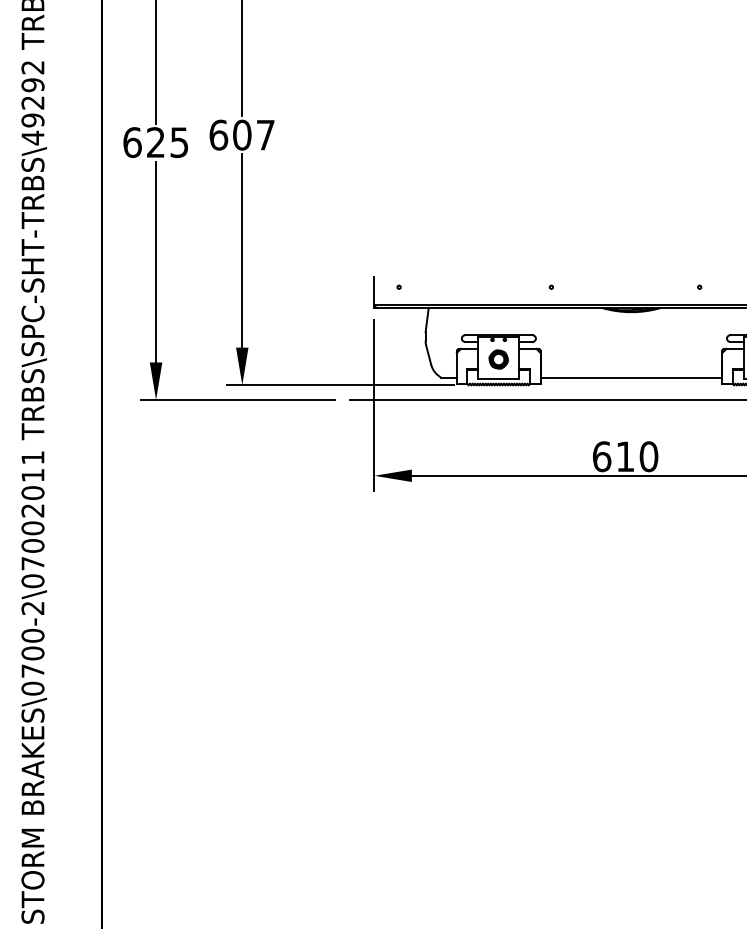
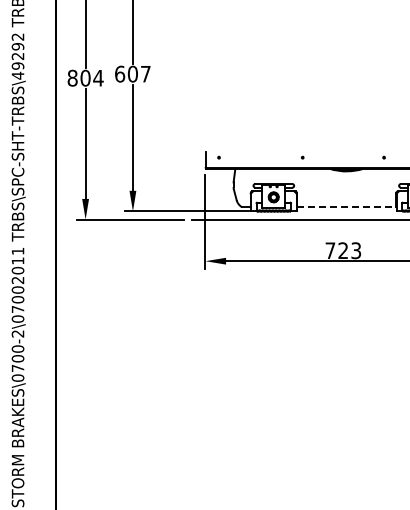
text: (155, 141) -> (85, 77), 625 -> 804
line: (631, 377) -> (346, 207), solid -> dashed
text: (625, 456) -> (343, 250), 610 -> 723

